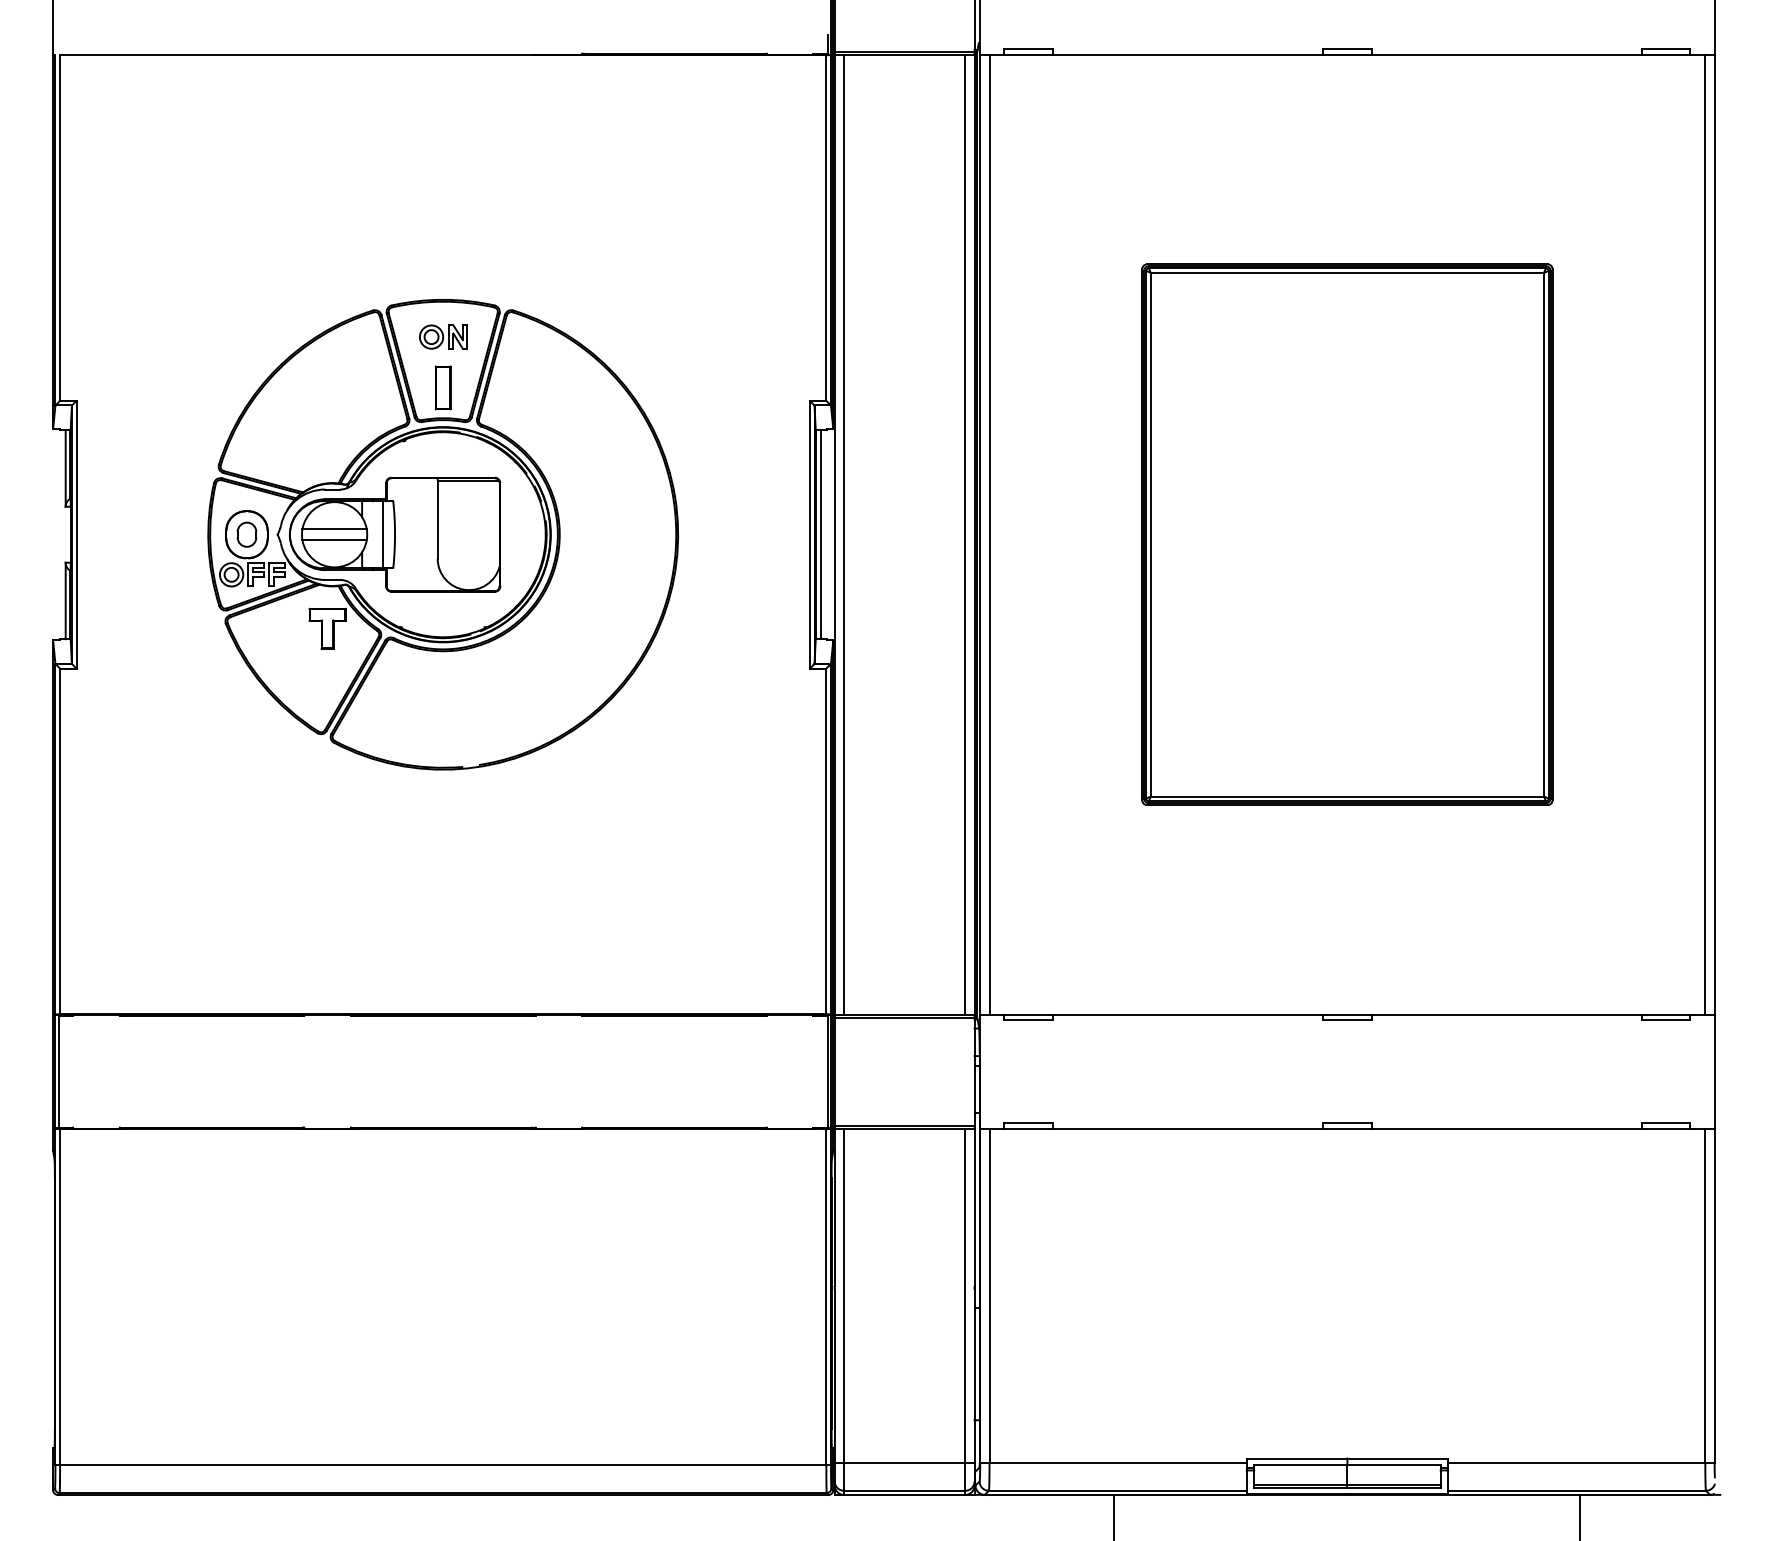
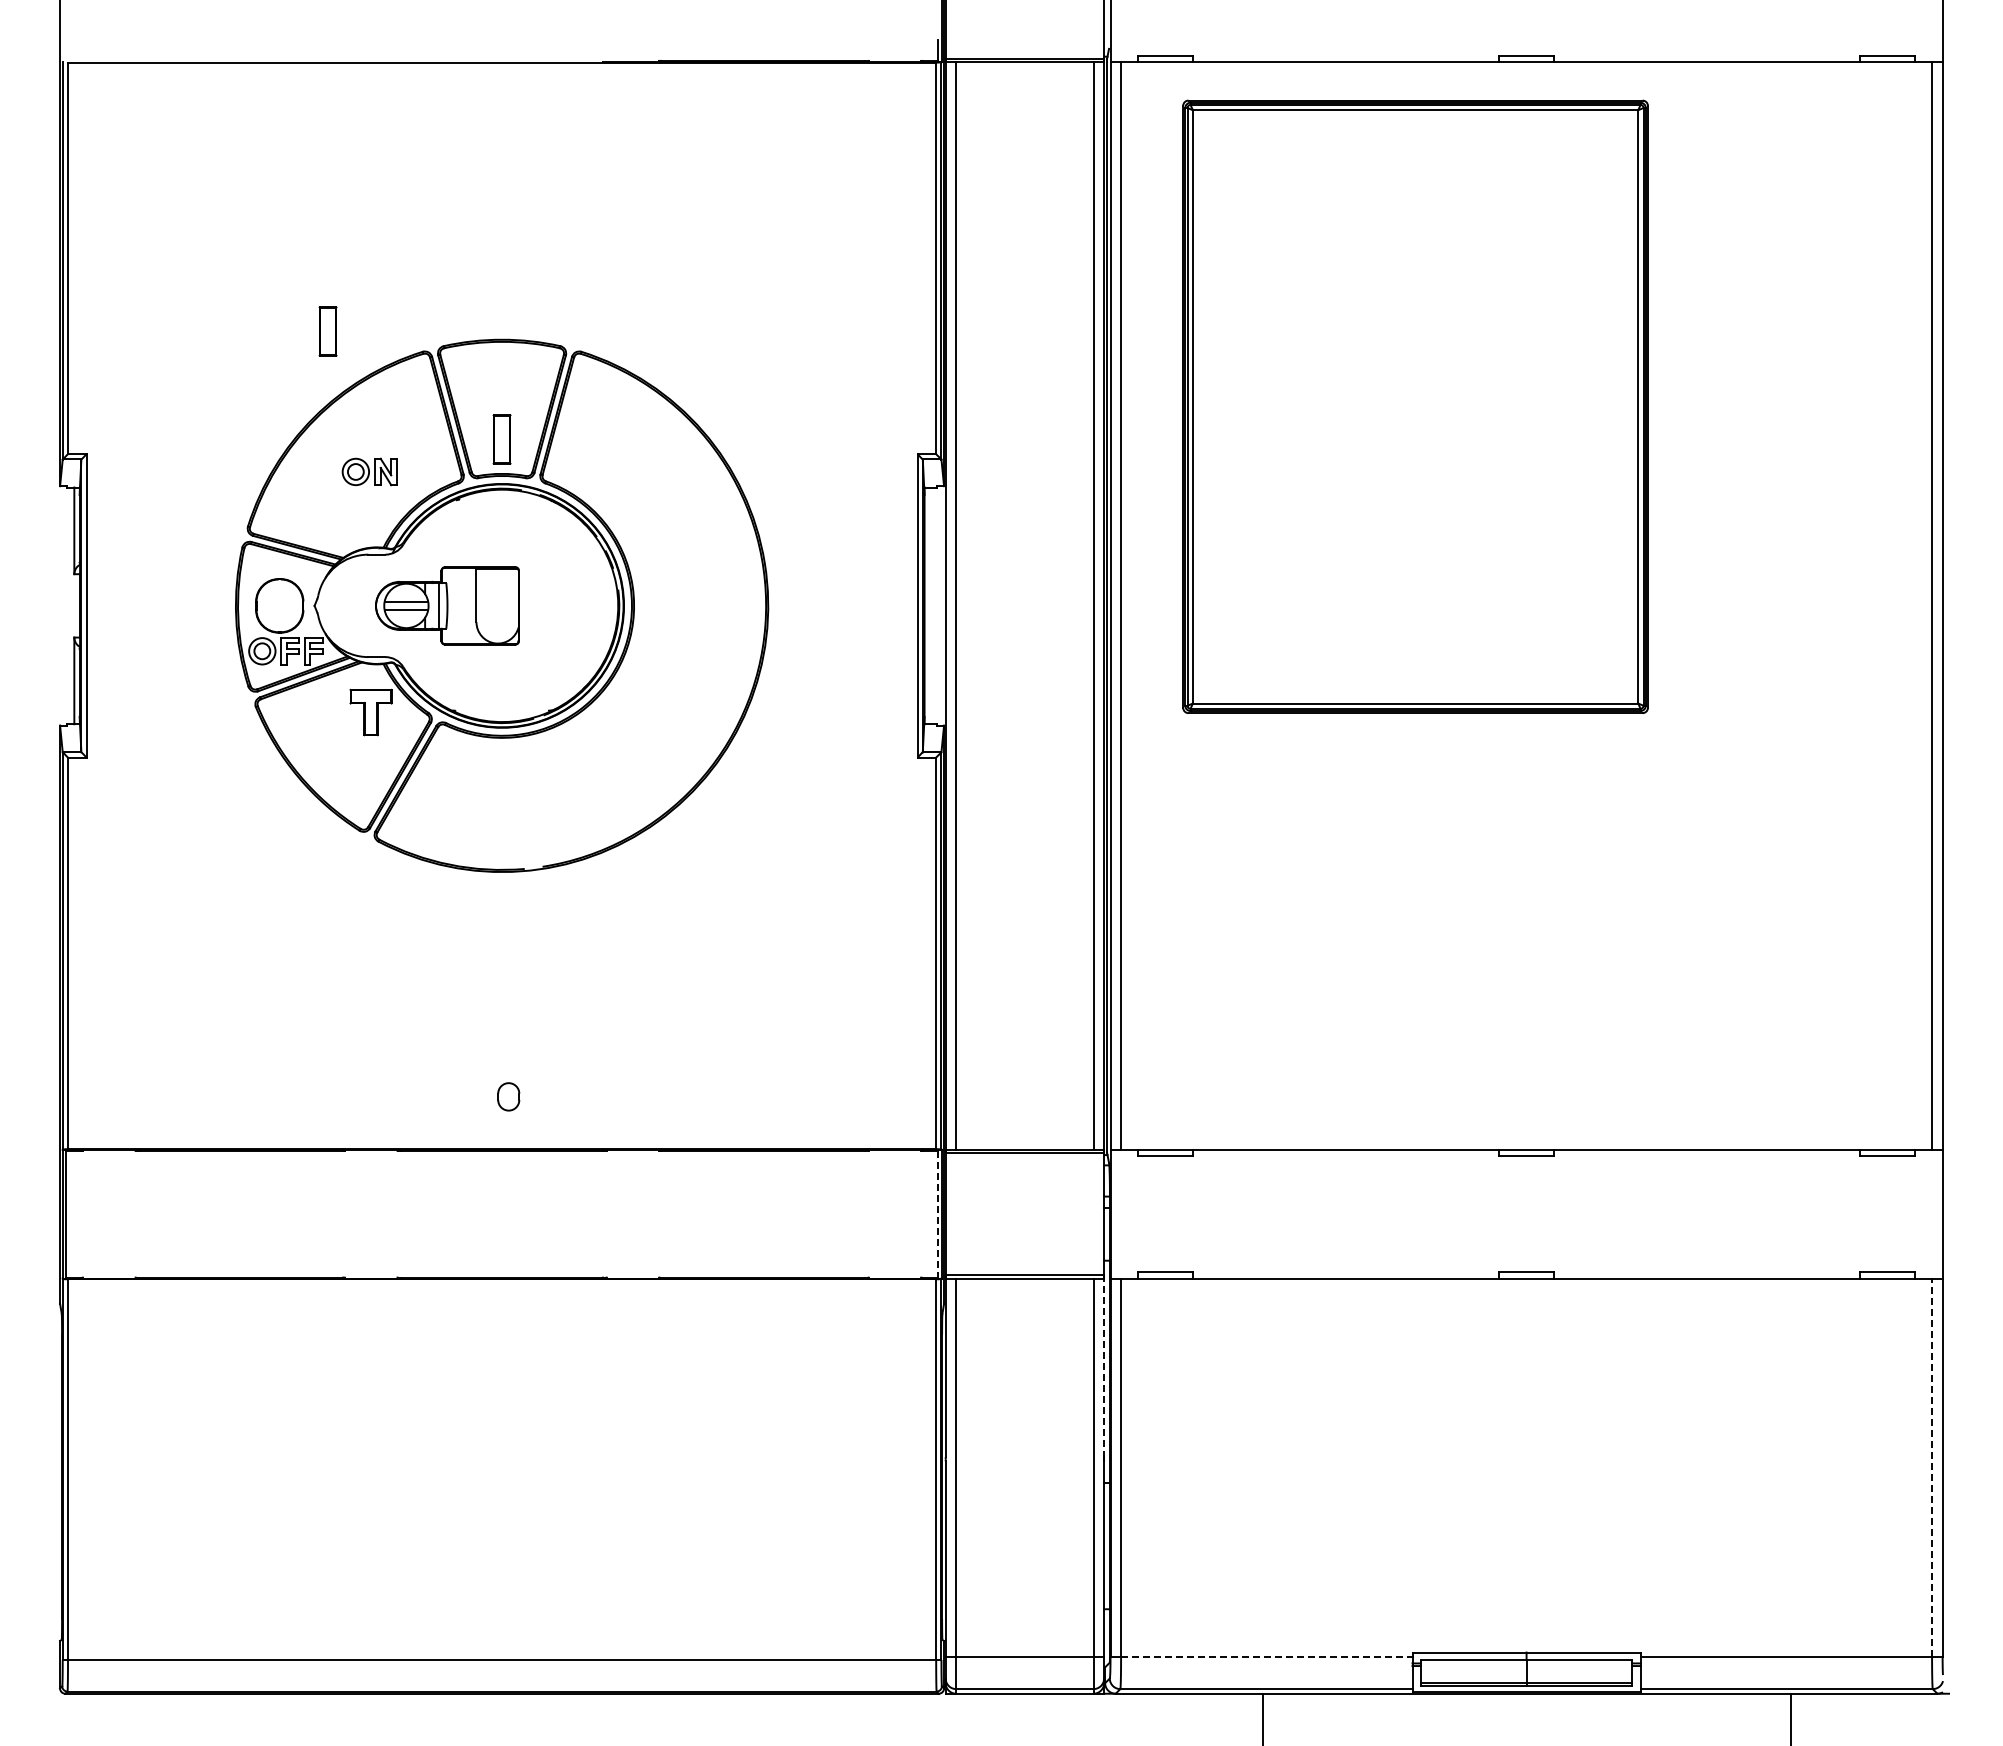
part: (289, 292) -> (327, 331), added
part: (443, 336) -> (369, 471), moved
part: (246, 534) -> (508, 1096), moved
part: (395, 534) -> (447, 605), size x0.6
line: (820, 534) -> (929, 605), removed
part: (1347, 534) -> (1415, 406), moved
line: (827, 1071) -> (937, 1214), solid -> dashed
line: (974, 1206) -> (1104, 1366), solid -> dashed
line: (1705, 1295) -> (1932, 1467), solid -> dashed
line: (1117, 1462) -> (1266, 1657), solid -> dashed

